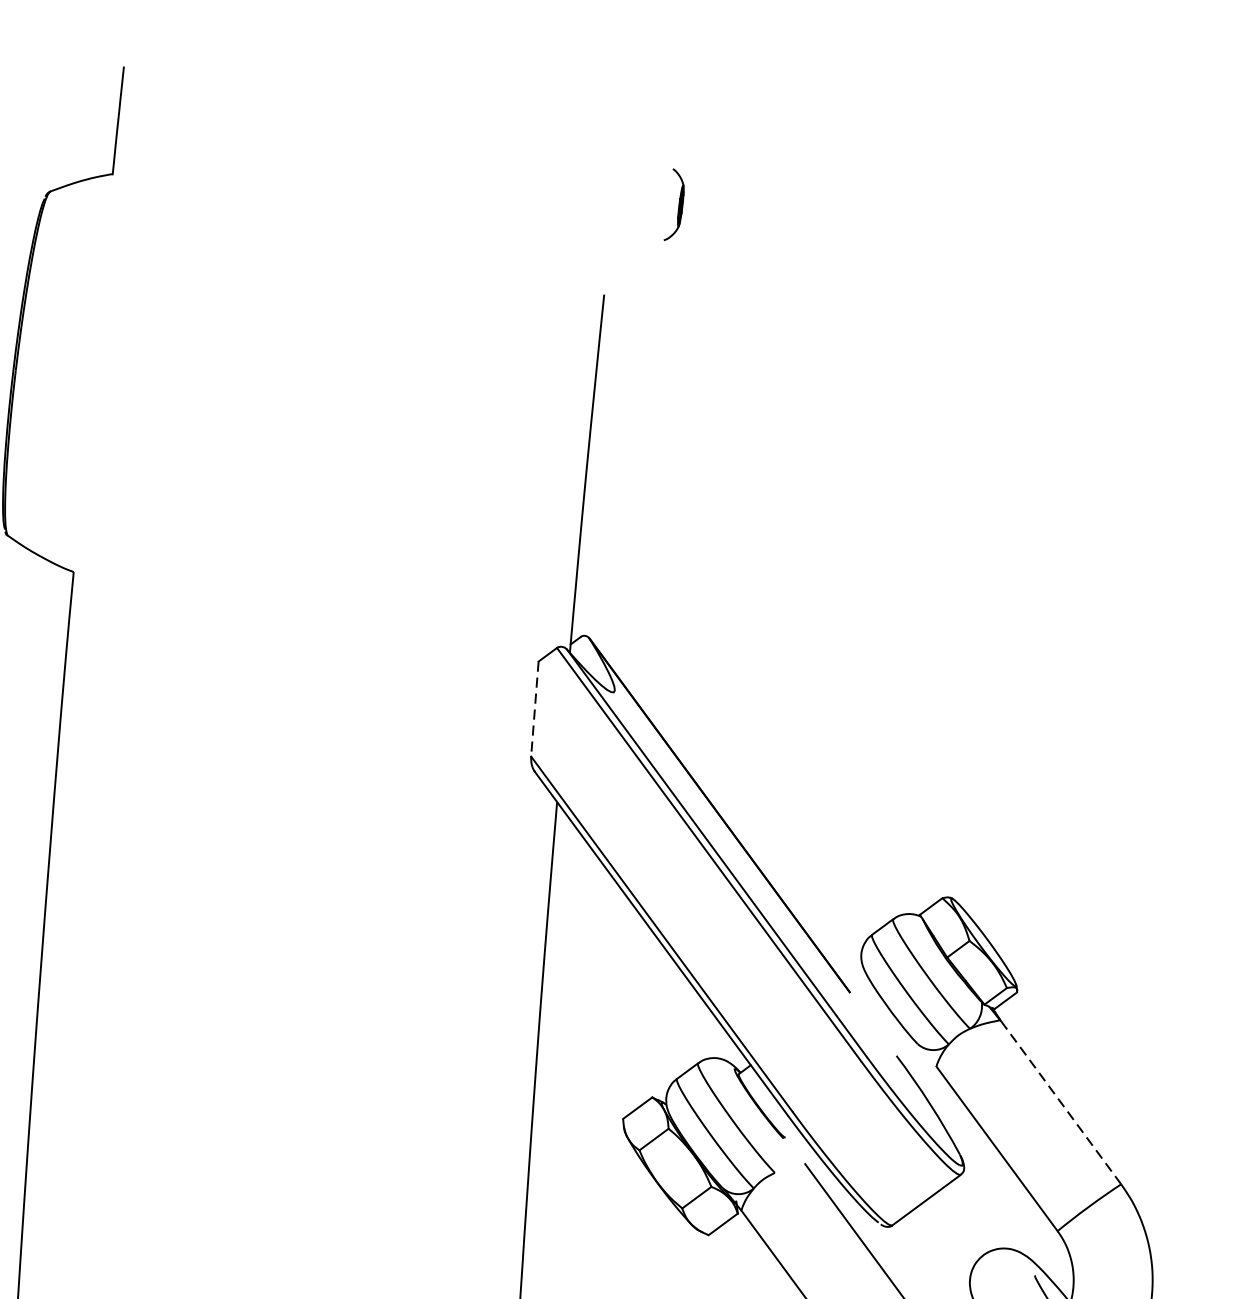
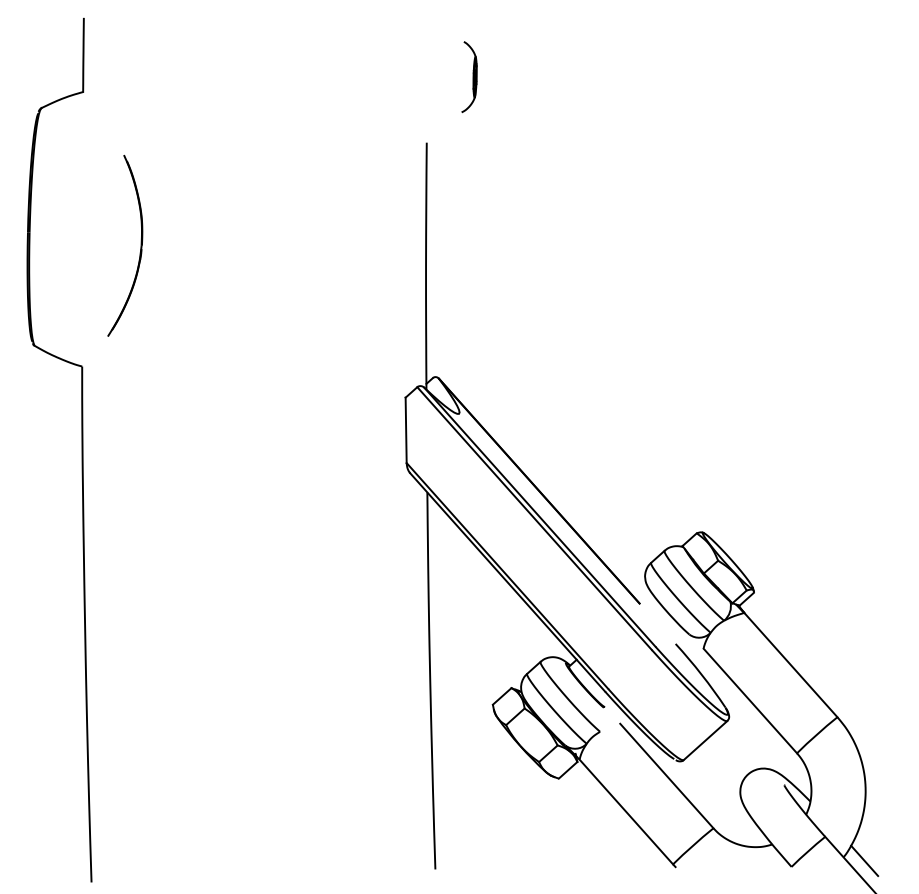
part: (675, 204) -> (469, 76), size x1.43
part: (174, 404) -> (140, 245), added
line: (535, 709) -> (406, 430), dashed -> solid
line: (1060, 1101) -> (790, 664), dashed -> solid

